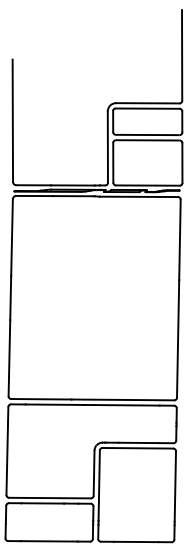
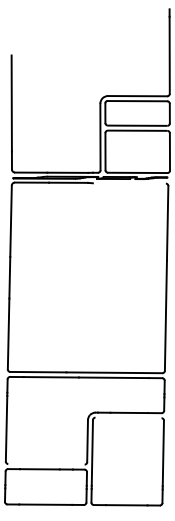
line: (138, 196) -> (129, 183), removed
line: (137, 447) -> (128, 417), removed
line: (49, 497) -> (45, 463), removed

